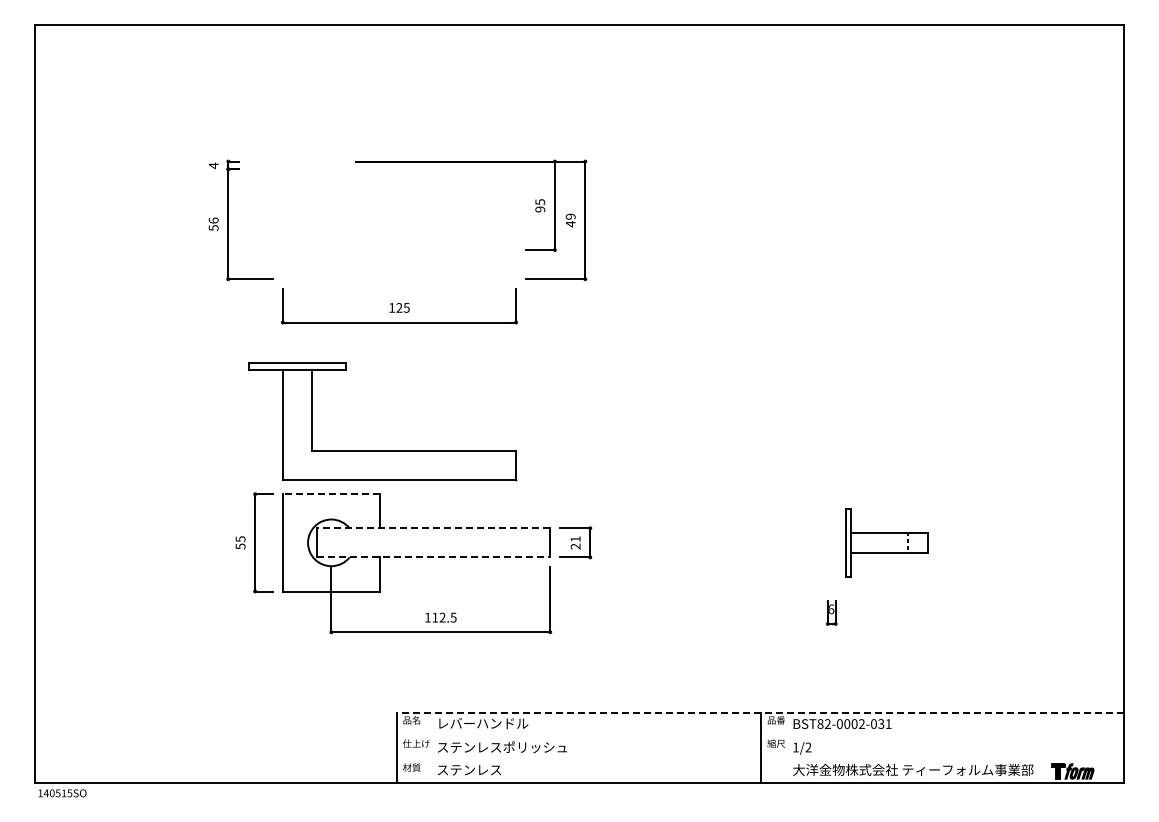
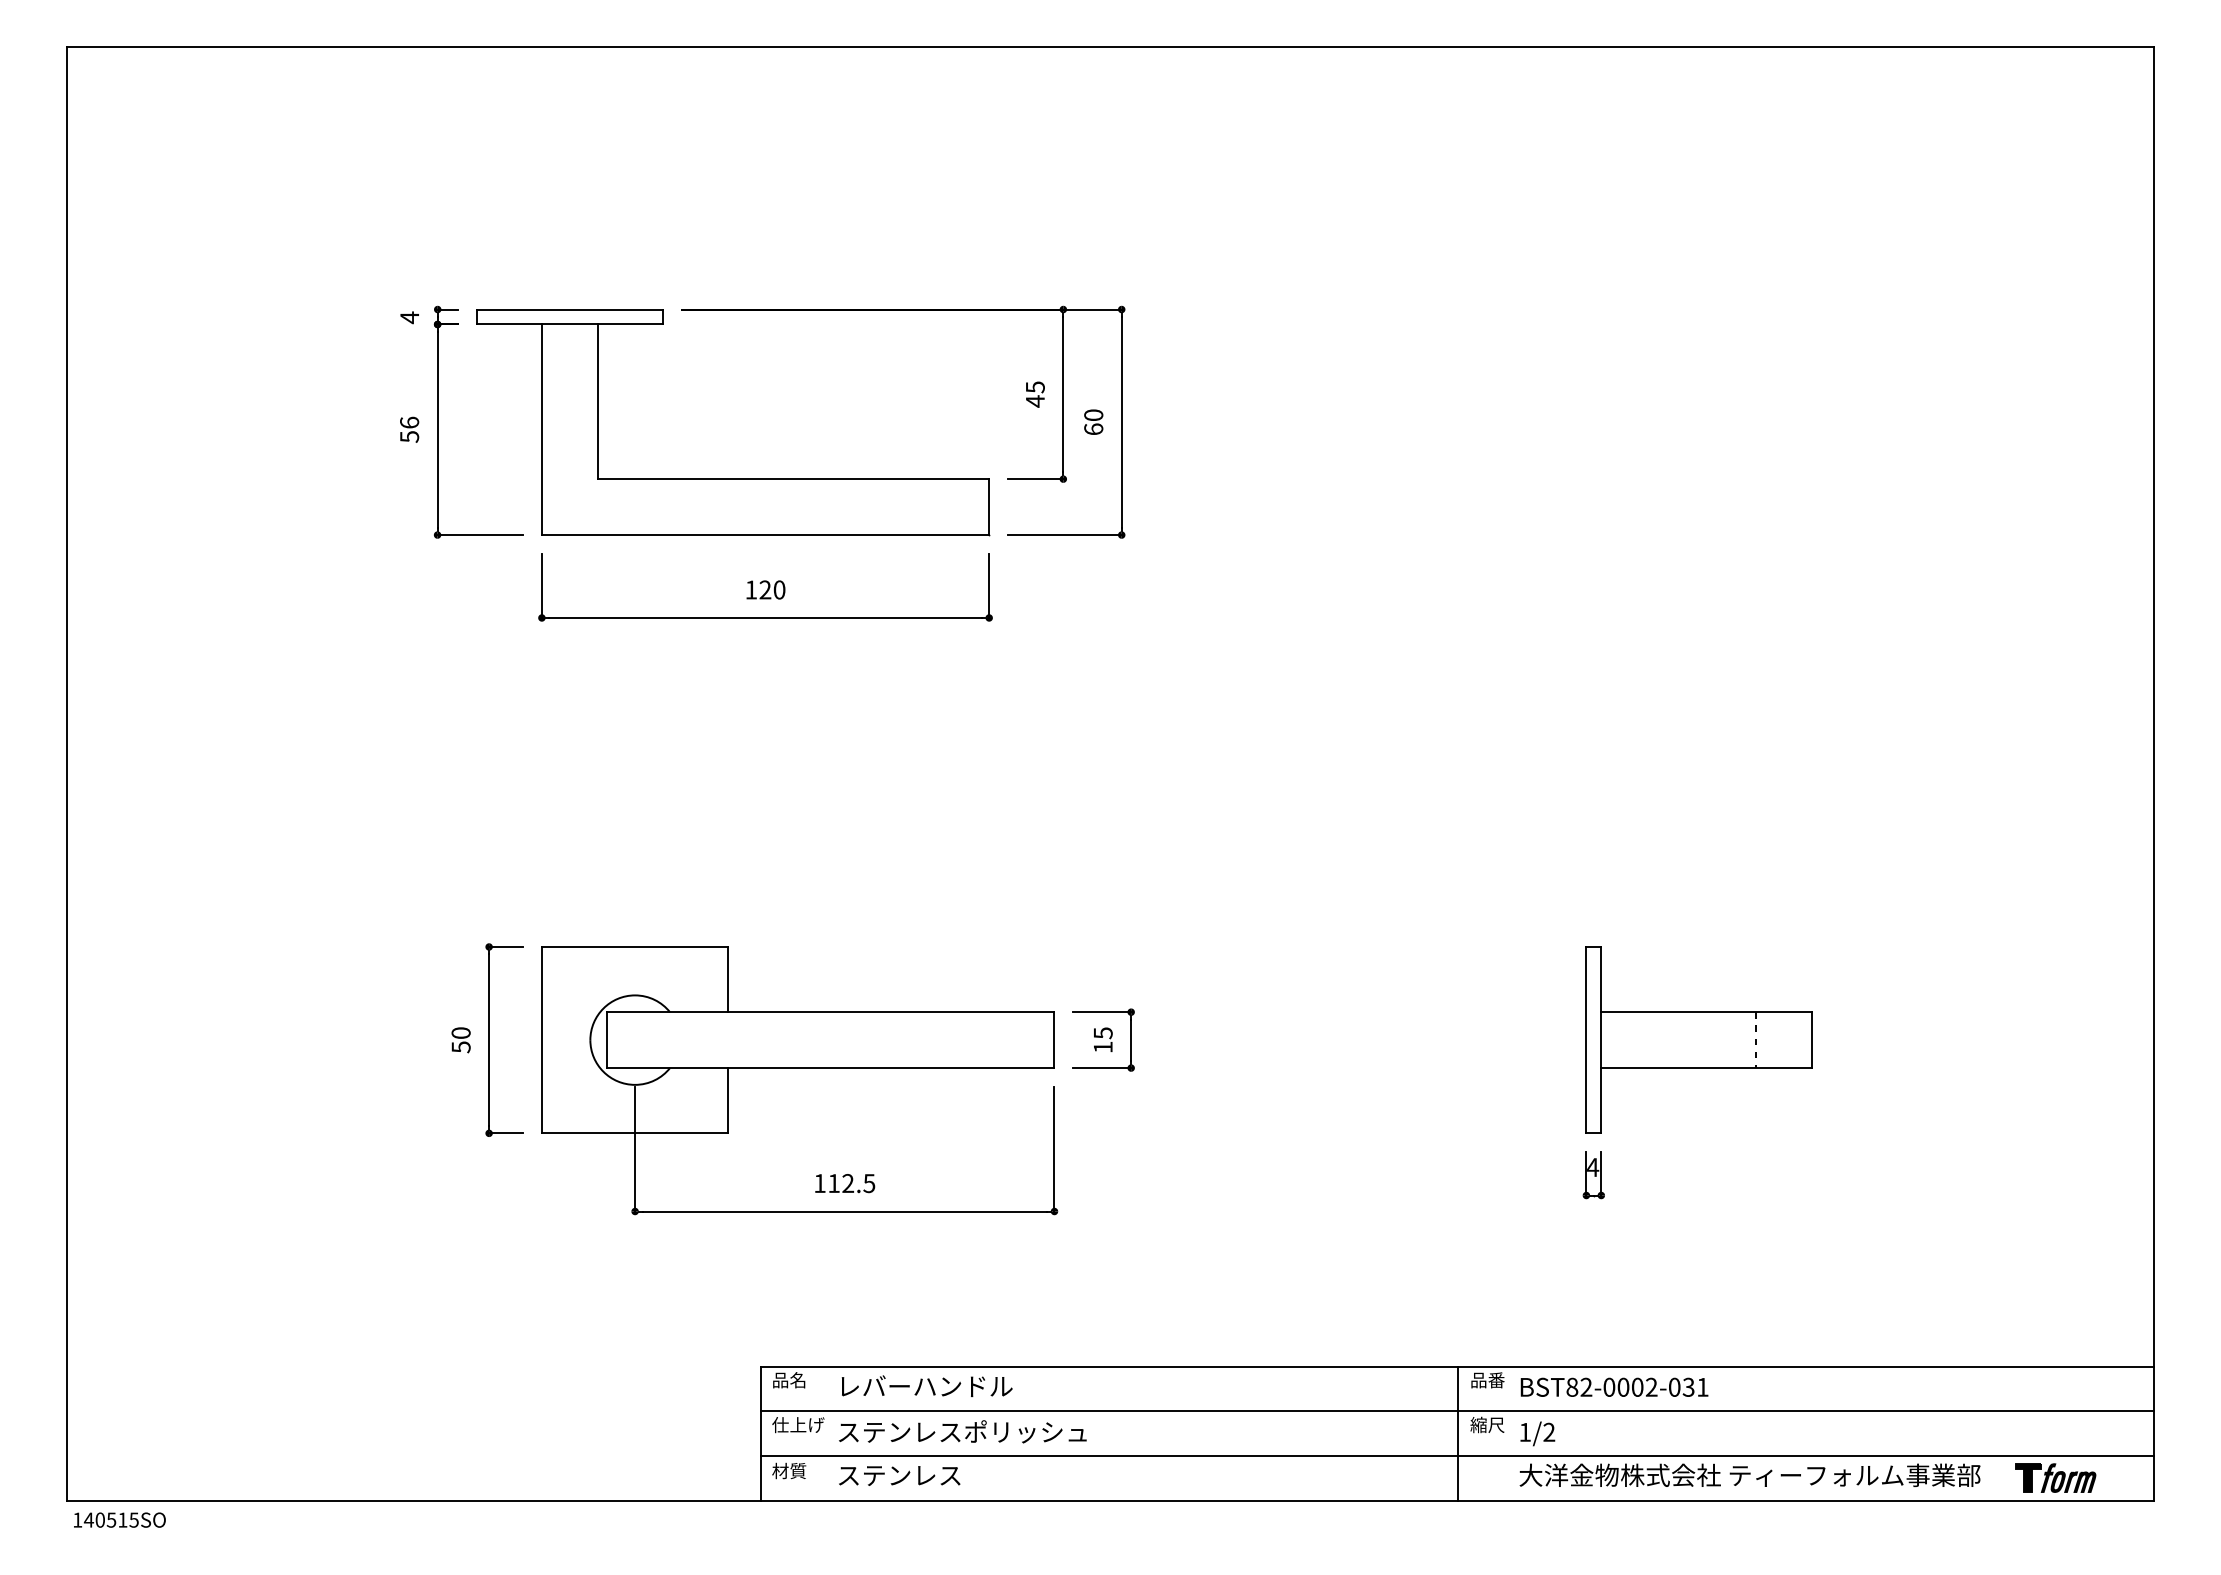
text: (540, 209) -> (1035, 401), 95 -> 45
text: (570, 220) -> (1093, 422), 49 -> 60
text: (406, 307) -> (779, 589), 125 -> 120
part: (382, 450) -> (733, 478), moved
line: (331, 494) -> (635, 947), dashed -> solid
line: (433, 528) -> (830, 1012), dashed -> solid
text: (240, 539) -> (460, 1033), 55 -> 50
text: (575, 542) -> (1102, 1039), 21 -> 15
part: (886, 542) -> (1698, 1039), size x1.43
line: (433, 557) -> (830, 1068), dashed -> solid
text: (831, 609) -> (1593, 1167), 6 -> 4
line: (760, 713) -> (1457, 1367), dashed -> solid
line: (760, 736) -> (1457, 1411), added
line: (760, 759) -> (1457, 1455), added

